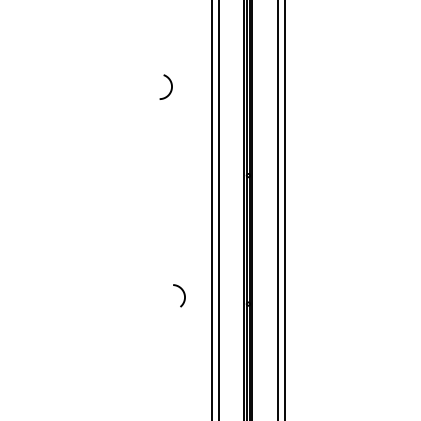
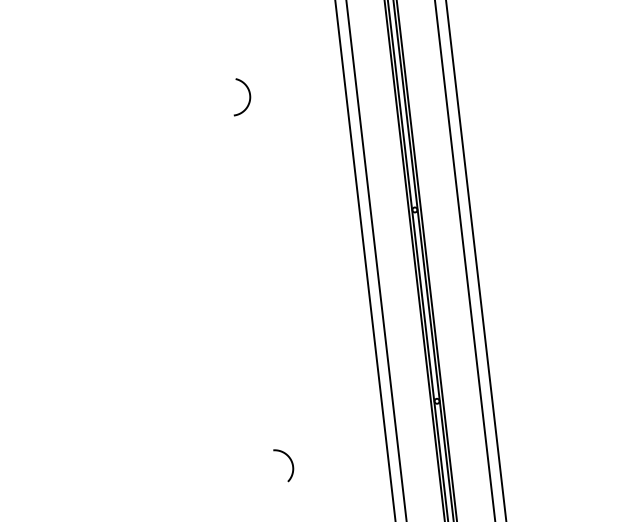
curve: (170, 84) -> (247, 91), moved
curve: (183, 294) -> (290, 462), moved

